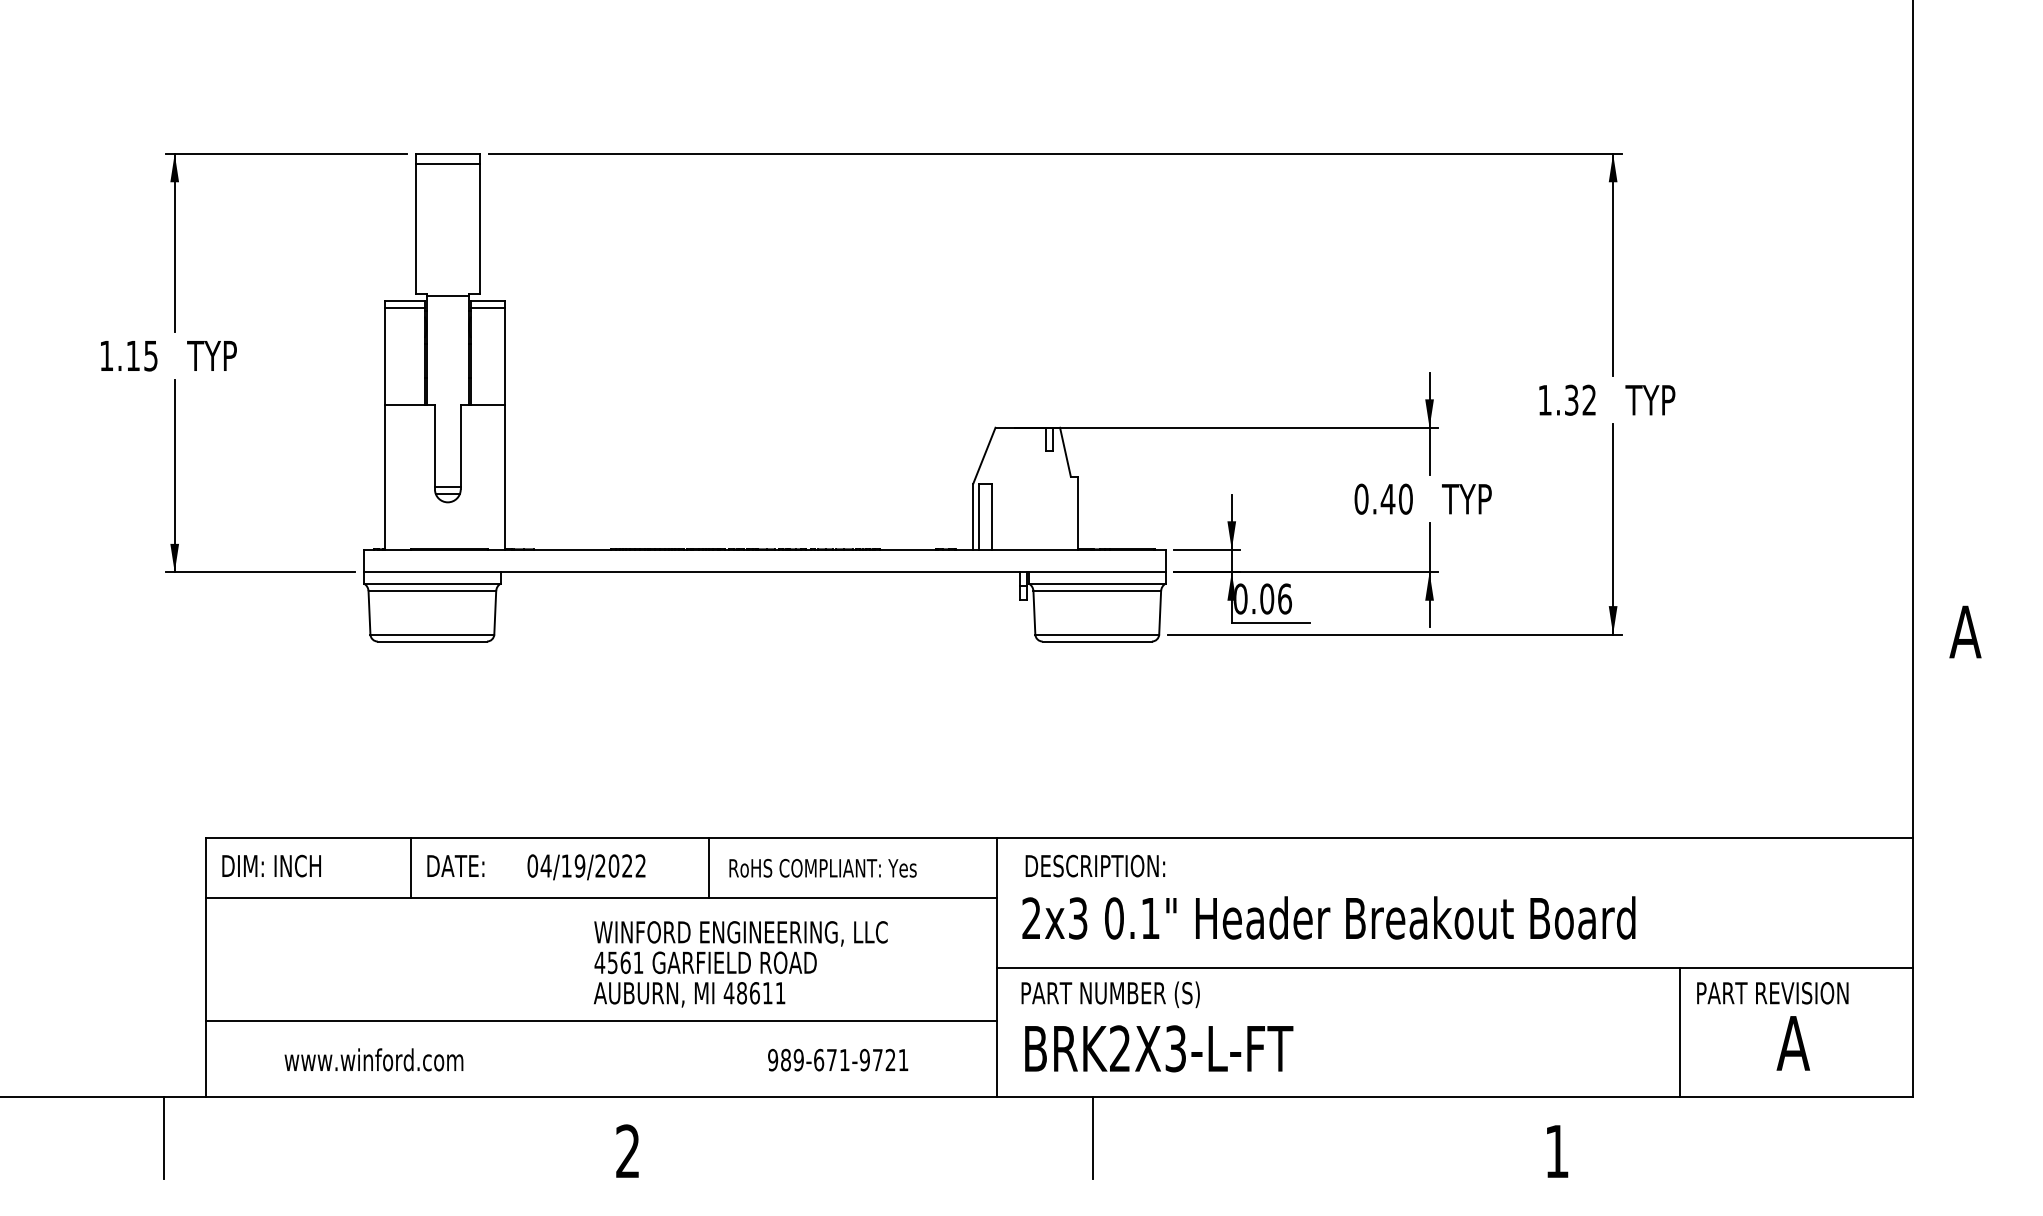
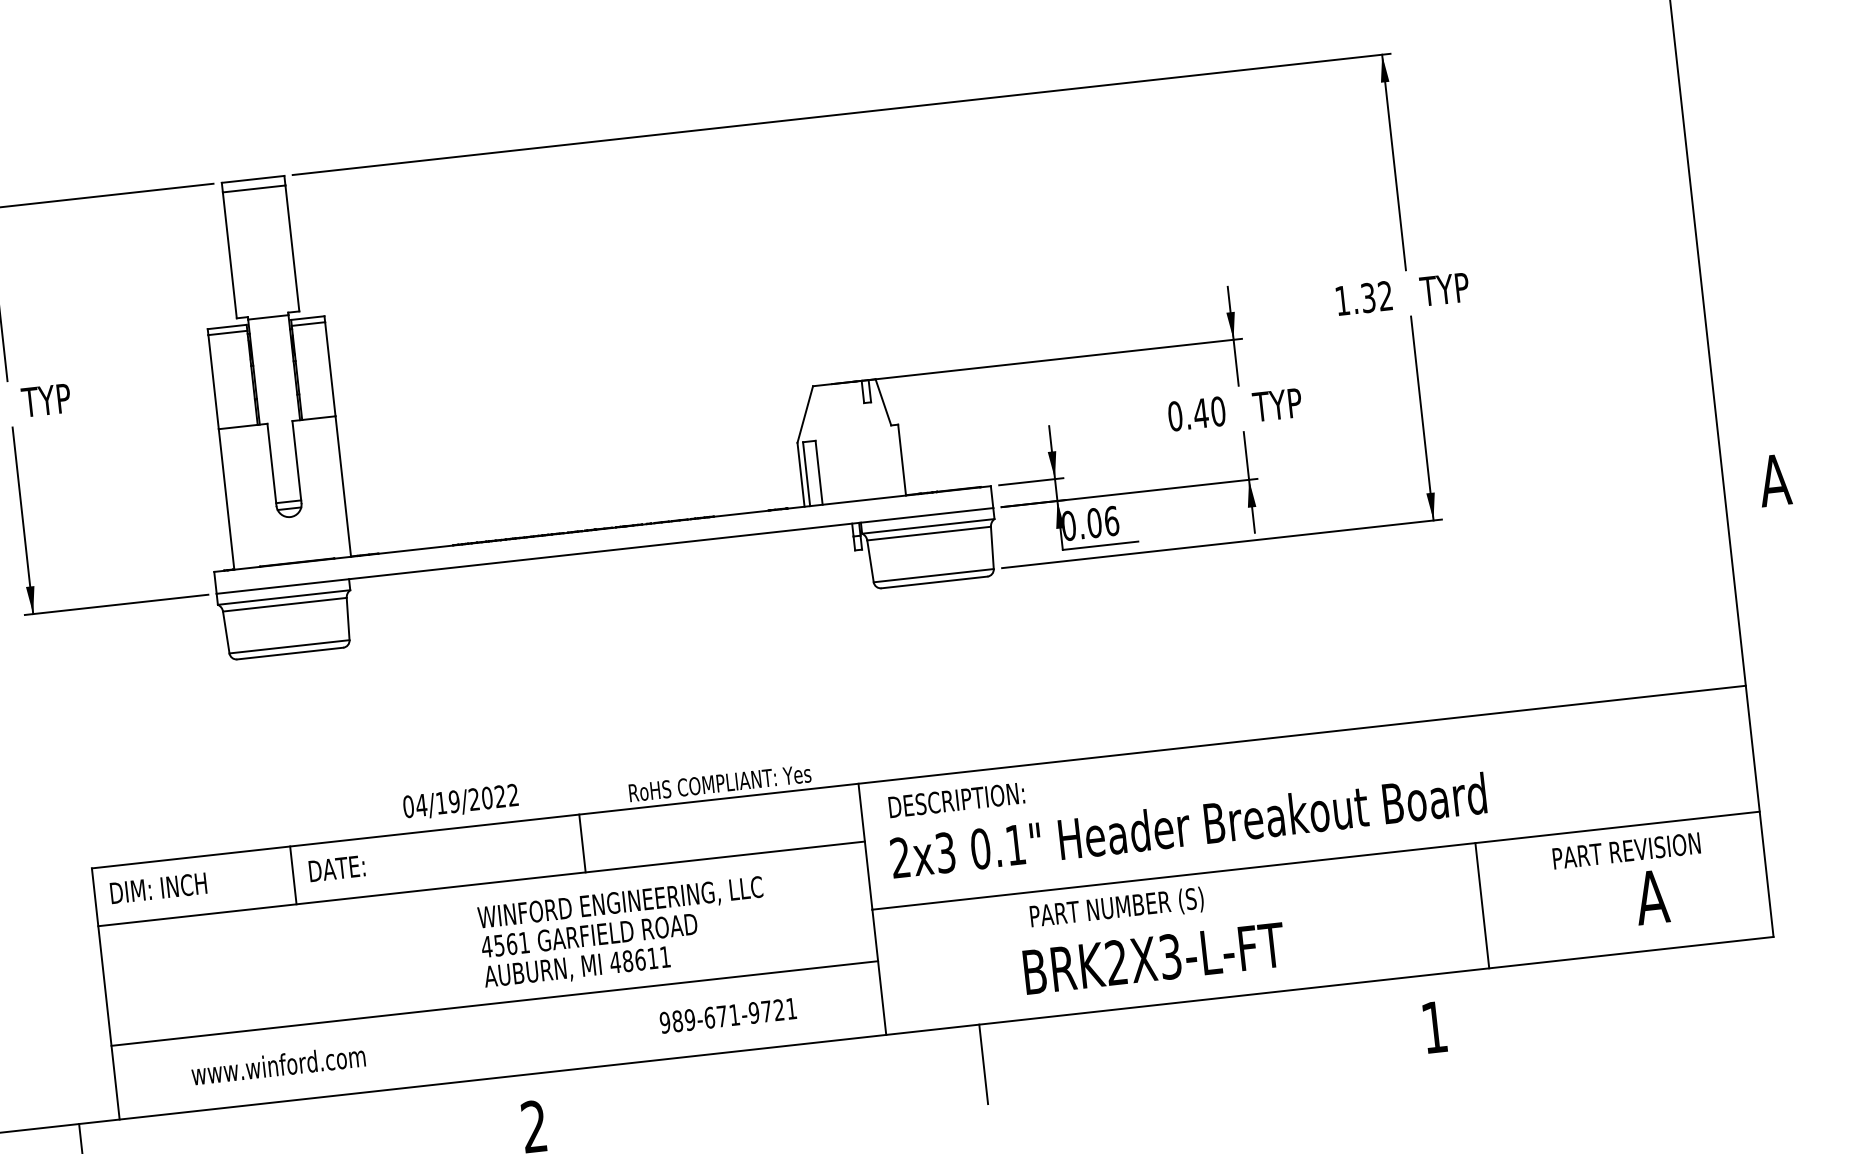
text: (586, 867) -> (460, 802), moved
text: (822, 868) -> (719, 783), moved
text: (1110, 994) -> (1116, 908), moved
line: (1680, 1032) -> (1482, 905), moved
text: (1159, 1048) -> (1154, 958), moved

